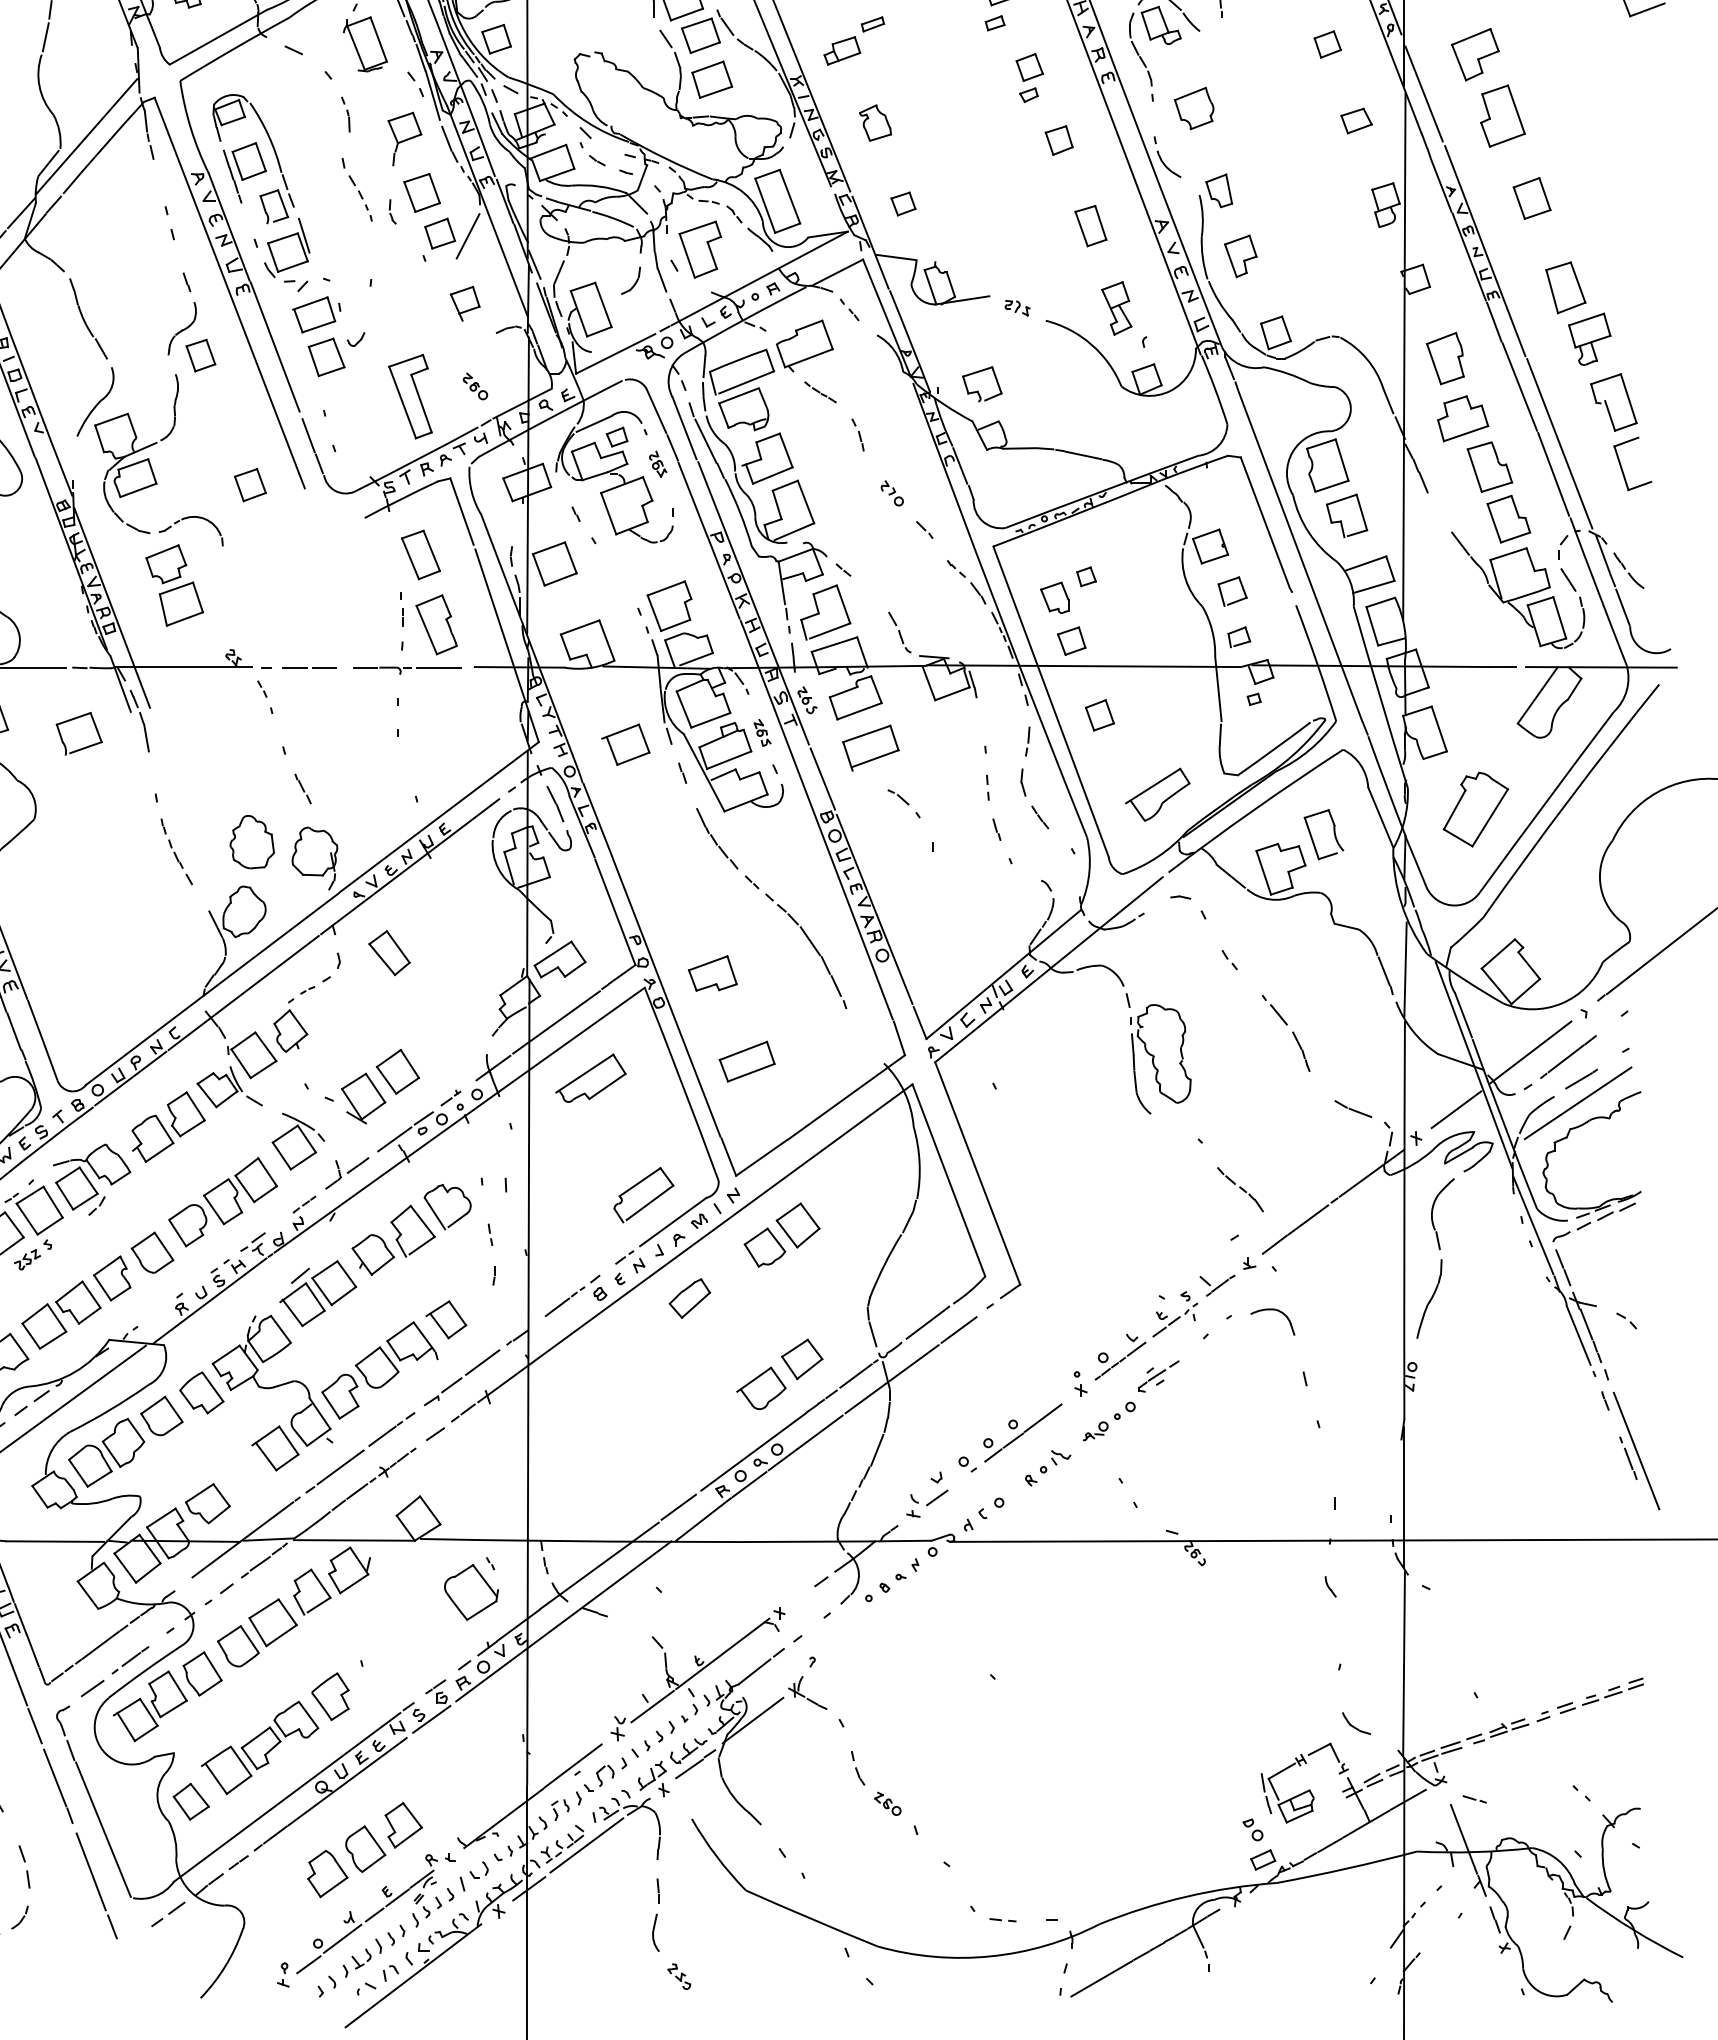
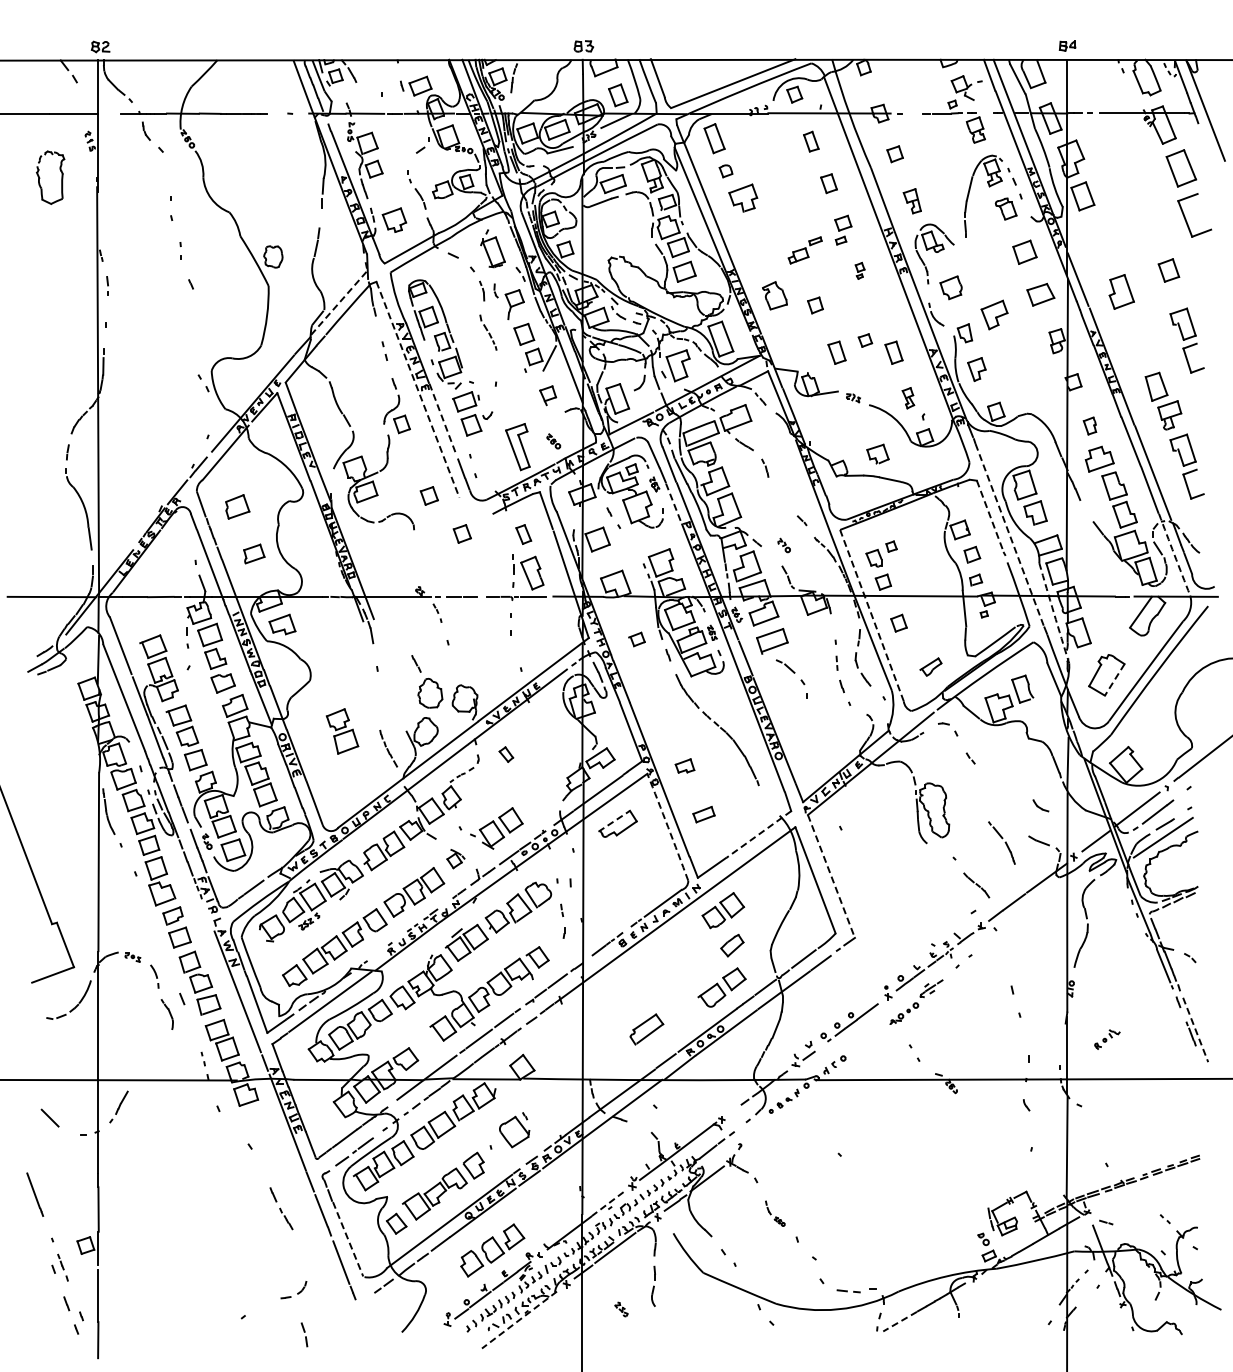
part: (852, 41) -> (804, 250), moved
part: (1326, 44) -> (1024, 252), size x1.6
part: (1475, 53) -> (994, 314), moved
part: (1028, 77) -> (859, 270), size x0.6
part: (1355, 120) -> (1040, 294), size x1.6
part: (874, 122) -> (774, 295), size x1.4
line: (87, 135) -> (339, 302), solid -> dashed
part: (1059, 140) -> (815, 305), moved
part: (1531, 198) -> (1168, 270), moved
part: (903, 203) -> (865, 340), moved
part: (1619, 203) -> (1186, 340), added
part: (391, 211) -> (495, 290), moved
part: (986, 225) -> (836, 352), added
line: (228, 292) -> (417, 389), solid -> dashed
part: (1117, 307) -> (908, 397), size x0.7
line: (275, 348) -> (443, 420), solid -> dashed
part: (1444, 357) -> (1089, 425), size x0.6
part: (981, 382) -> (877, 453), moved
part: (890, 493) -> (783, 545), moved
line: (692, 498) -> (673, 503), solid -> dashed
line: (1265, 522) -> (990, 516), solid -> dashed
part: (308, 553) -> (461, 533), added
part: (420, 554) -> (523, 534), size x0.7
line: (1299, 556) -> (1009, 535), solid -> dashed
part: (174, 585) -> (342, 731), moved
arc: (1598, 591) -> (1174, 554), solid -> dashed
arc: (1381, 697) -> (1054, 613), solid -> dashed
line: (1050, 701) -> (871, 615), solid -> dashed
part: (78, 732) -> (334, 632), removed
part: (625, 744) -> (636, 639), size x0.6
line: (303, 788) -> (416, 663), moved
part: (1156, 793) -> (930, 666), size x0.6
part: (903, 802) -> (790, 671), size x1.6
line: (1489, 817) -> (1114, 679), solid -> dashed
part: (176, 851) -> (388, 748), moved
part: (389, 952) -> (506, 754), size x0.6
part: (711, 972) -> (684, 765), size x0.7
part: (1285, 1032) -> (1001, 842), moved
part: (746, 1061) -> (703, 814), size x0.7
line: (585, 1073) -> (614, 821), solid -> dashed
arc: (682, 1084) -> (668, 827), solid -> dashed
line: (845, 1097) -> (758, 834), solid -> dashed
part: (297, 1140) -> (455, 858), size x0.6
line: (977, 1173) -> (831, 876), solid -> dashed
part: (643, 1195) -> (646, 1029), moved
part: (690, 1298) -> (732, 945), moved
part: (1272, 1321) -> (994, 958), removed
line: (1636, 1450) -> (1195, 1029), solid -> dashed
part: (1048, 1468) -> (1107, 1039), moved
part: (471, 1589) -> (514, 1130), moved
part: (1355, 1723) -> (1040, 805), moved
line: (572, 1766) -> (607, 1204), solid -> dashed
part: (876, 1783) -> (775, 1213), size x0.7
line: (104, 1830) -> (348, 1239), solid -> dashed
part: (24, 1866) -> (304, 1334), moved
part: (992, 1913) -> (839, 1285), size x1.6
line: (413, 1976) -> (519, 1320), solid -> dashed
part: (679, 1976) -> (621, 1309), moved
line: (1102, 1978) -> (900, 1321), solid -> dashed

